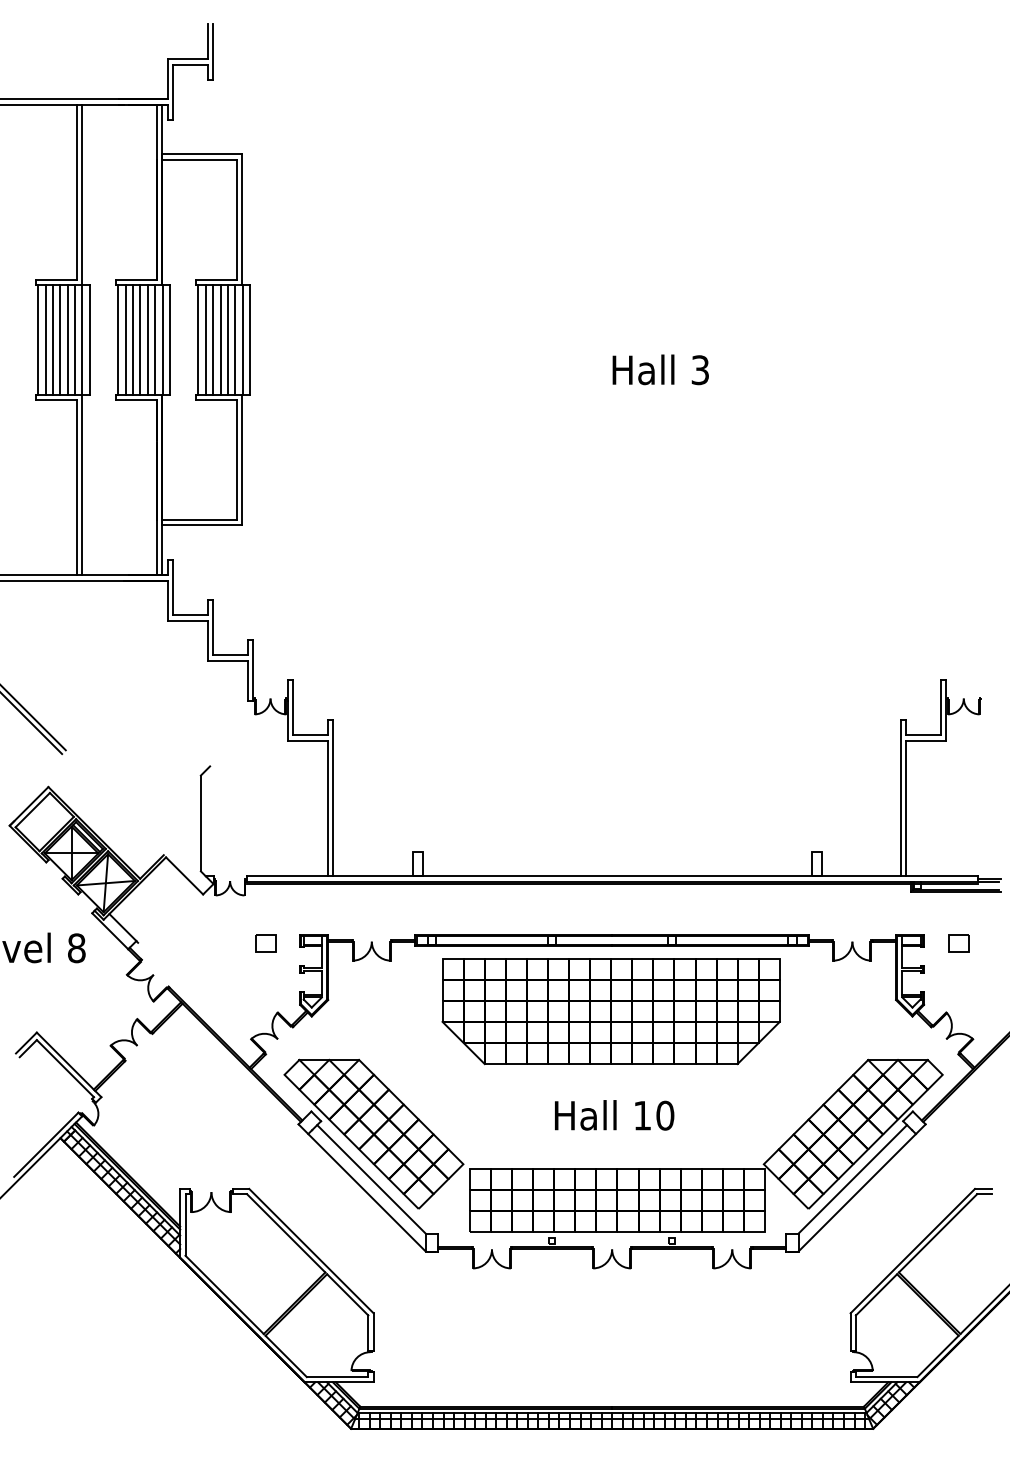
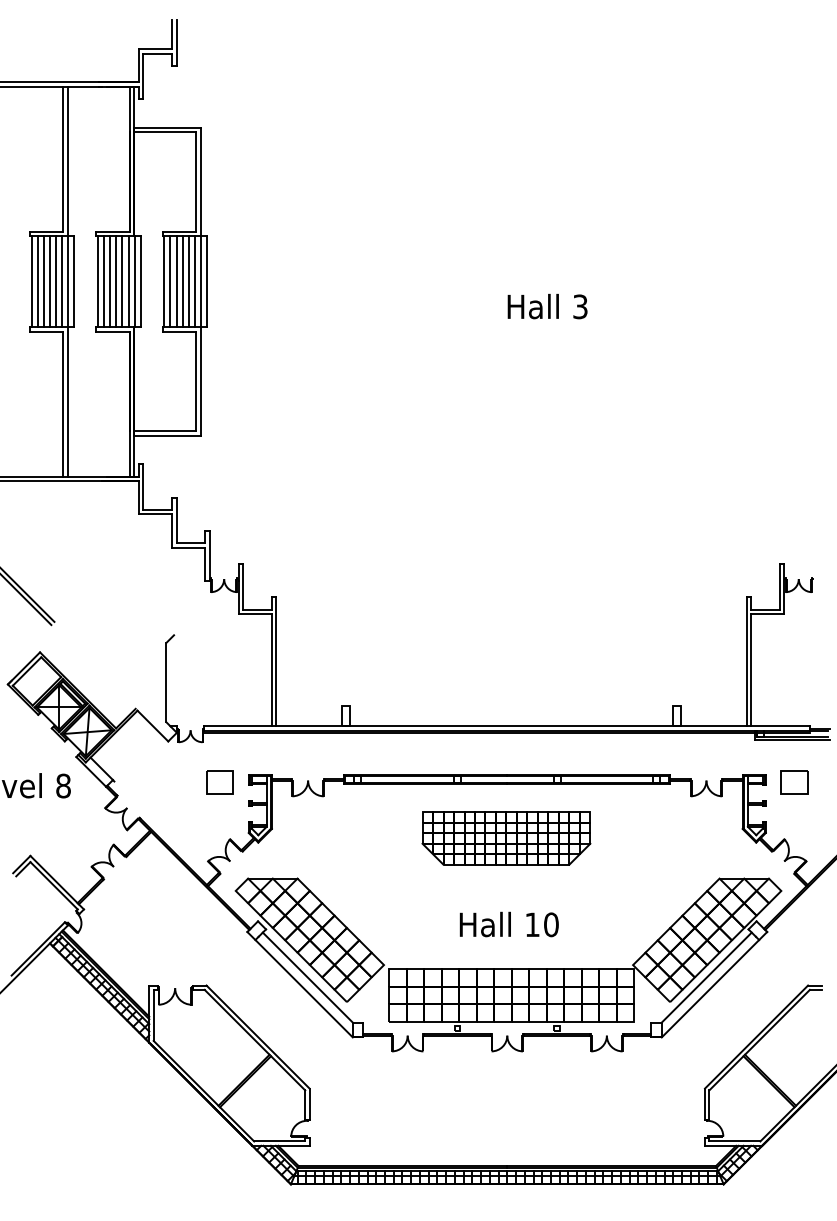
part: (265, 943) -> (219, 782), size x1.6
part: (958, 943) -> (794, 782), size x1.6
part: (610, 1011) -> (505, 838), size x0.6

